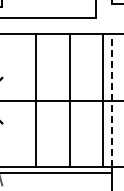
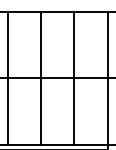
line: (35, 100) -> (7, 78), moved
line: (69, 100) -> (40, 78), moved
line: (103, 100) -> (74, 78), moved
line: (112, 100) -> (107, 78), dashed -> solid

